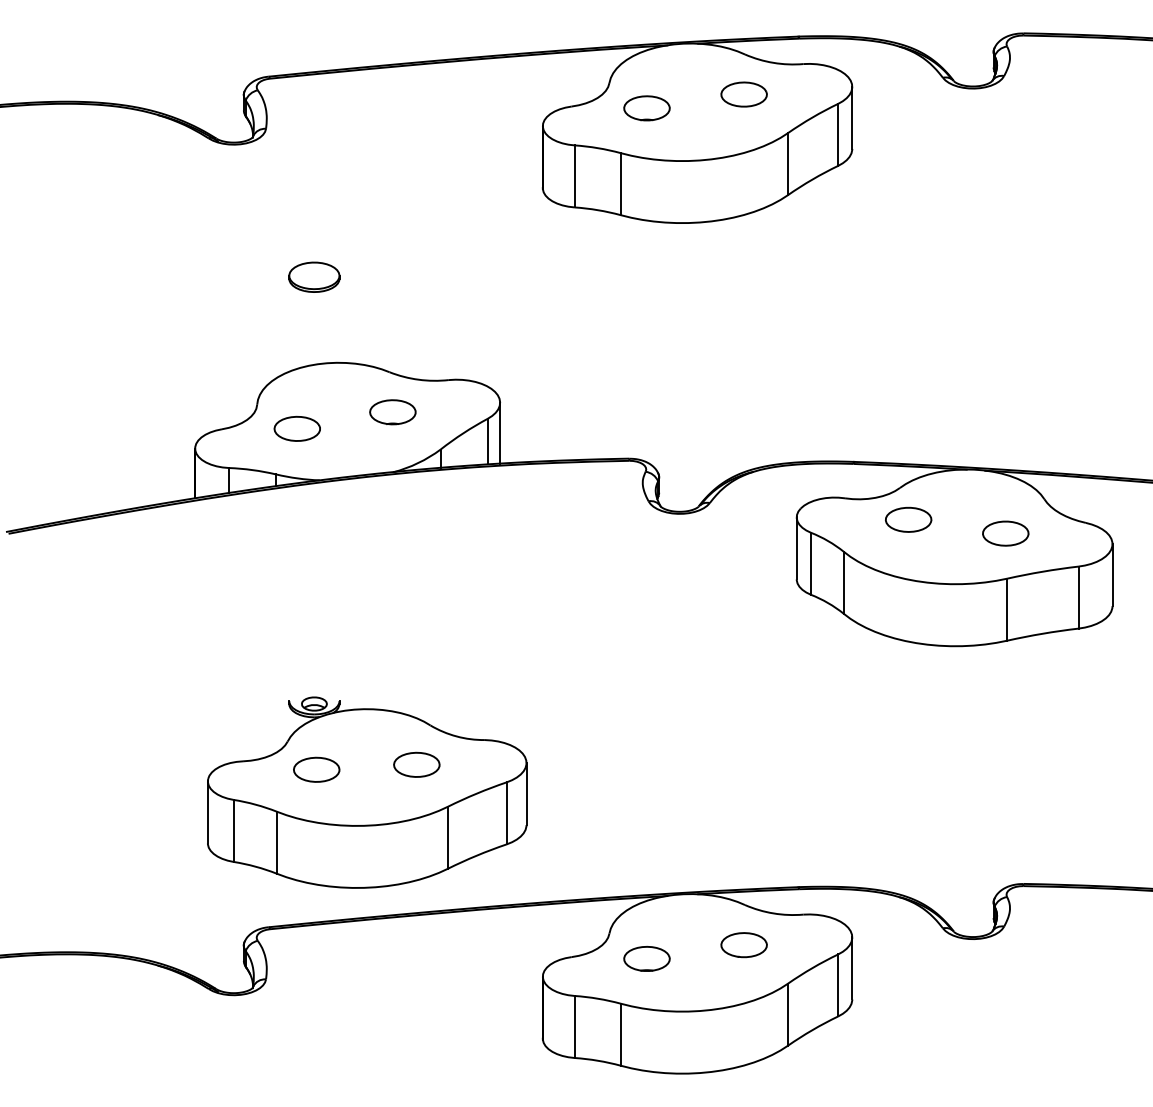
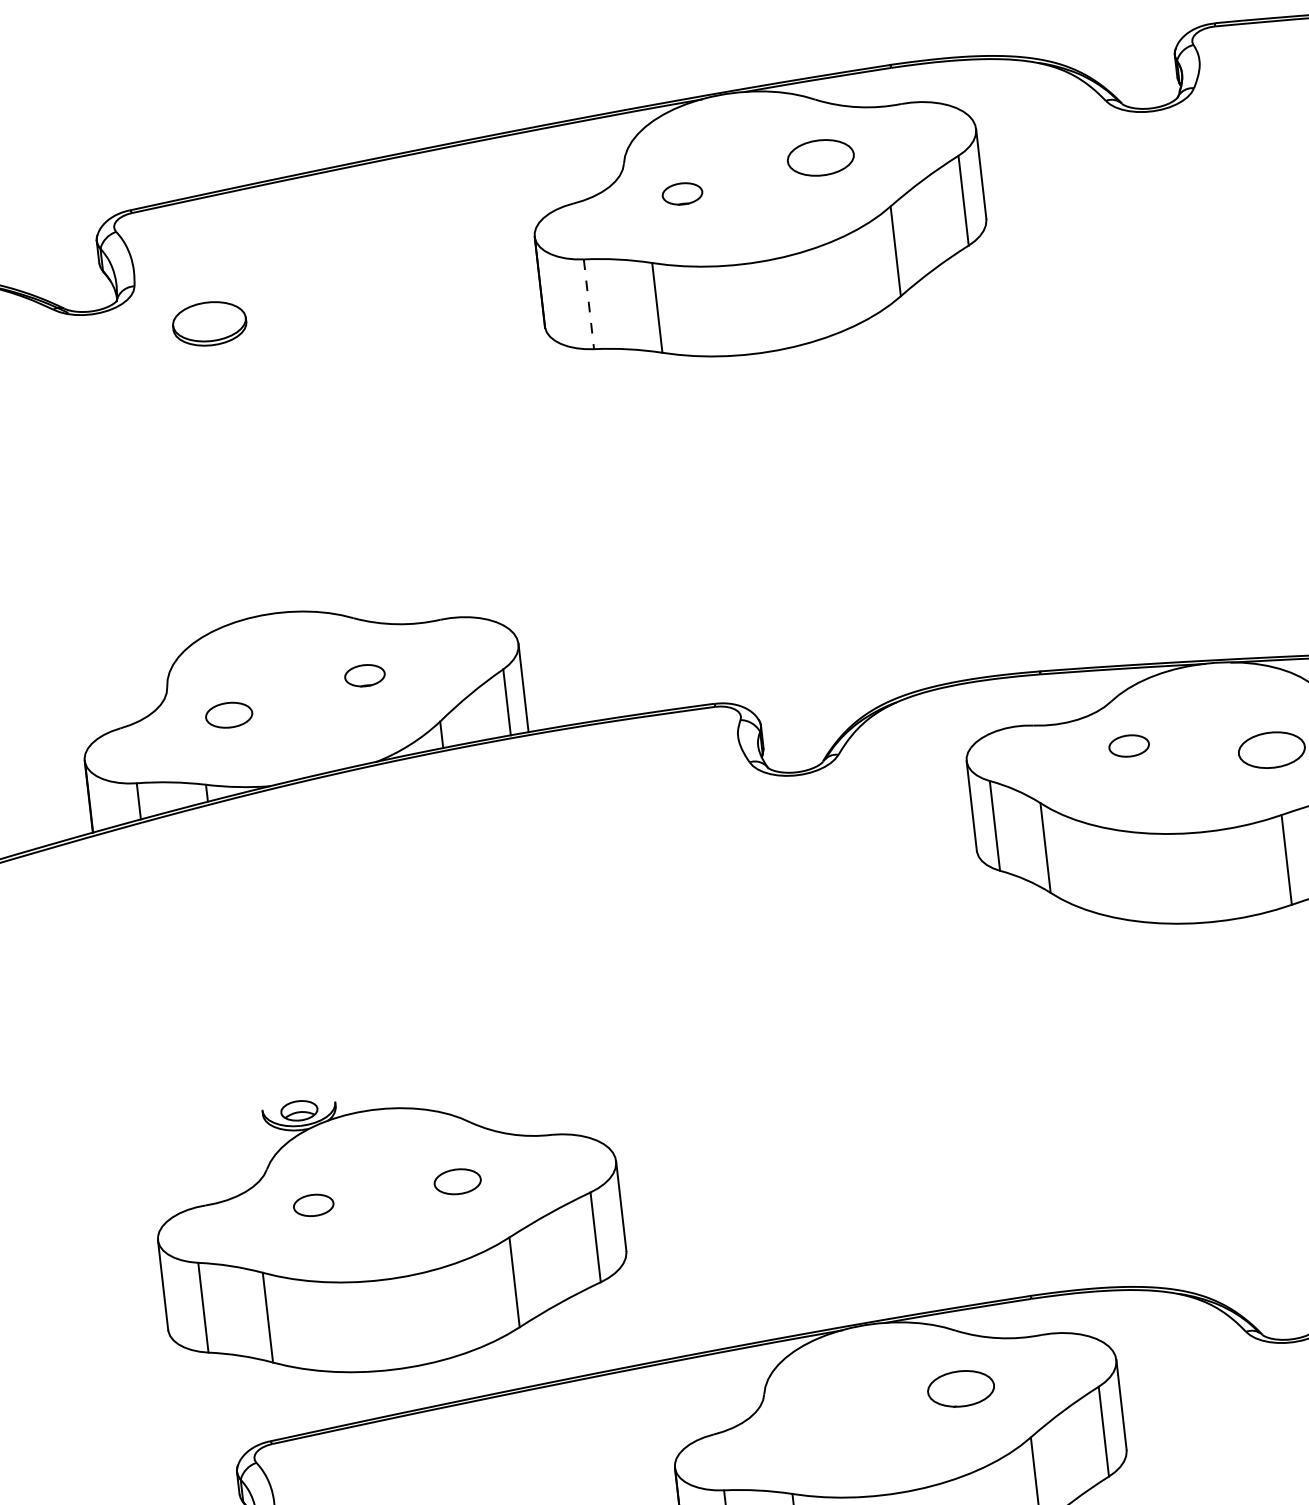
part: (646, 108) -> (681, 194), size x0.6
line: (574, 176) -> (588, 304), solid -> dashed
part: (314, 276) -> (209, 322), moved
part: (392, 412) -> (364, 675), size x0.6
part: (296, 428) -> (228, 714), size x0.7
part: (908, 519) -> (1128, 745), size x0.6
part: (416, 764) -> (457, 1181), size x0.7
part: (316, 769) -> (313, 1205), size x0.6
part: (646, 958) -> (821, 1424), removed

